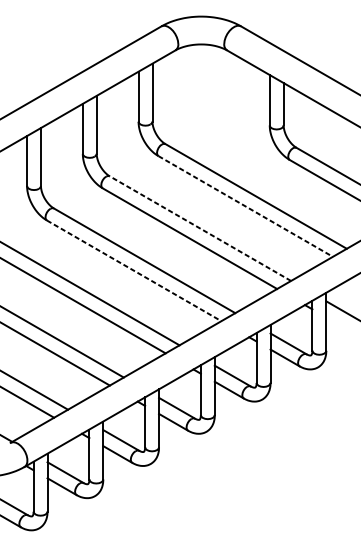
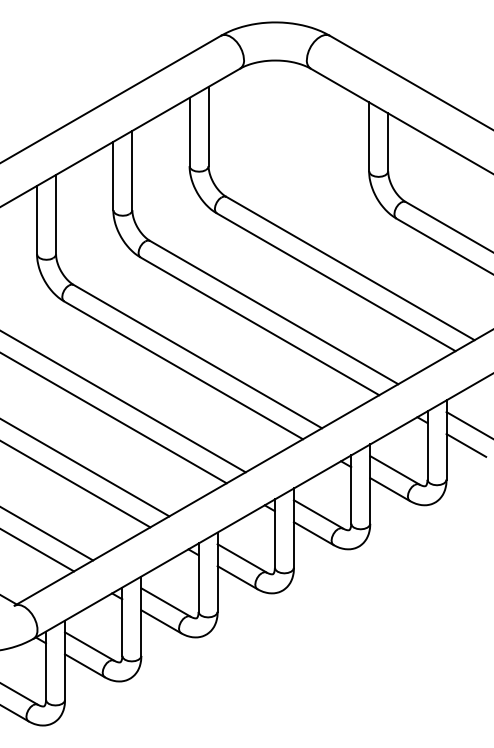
line: (245, 206) -> (336, 282), dashed -> solid
line: (199, 228) -> (273, 312), dashed -> solid
line: (134, 270) -> (183, 370), dashed -> solid
line: (340, 325) -> (466, 445), added

